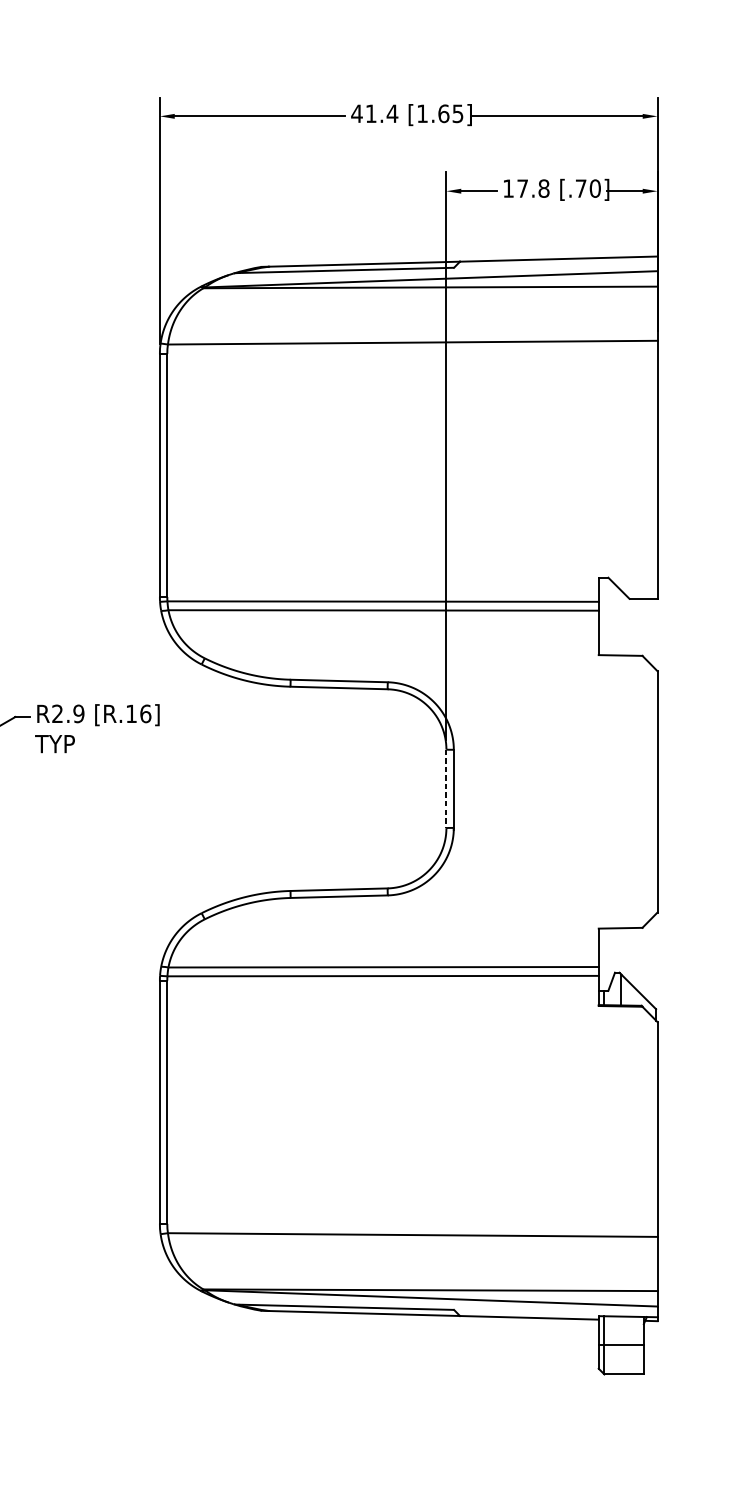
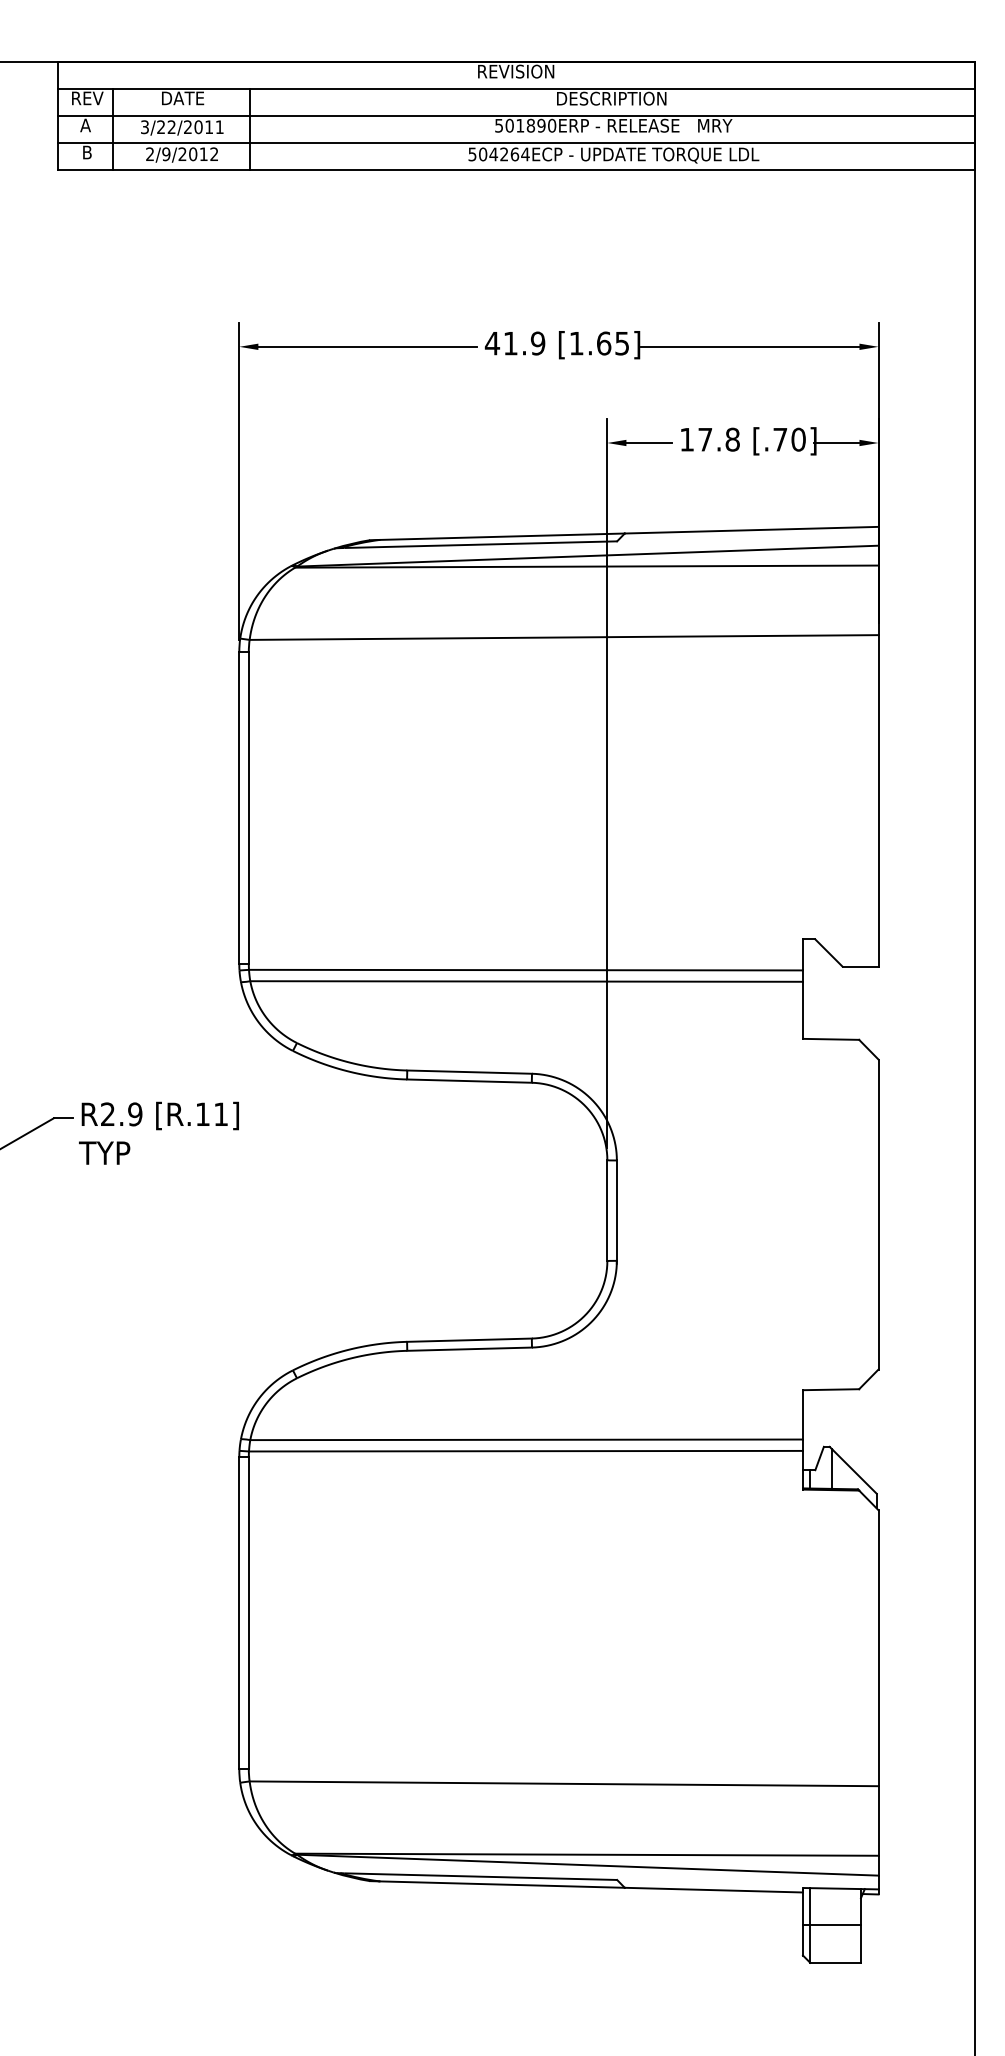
text: (392, 113) -> (537, 343), 41.4 -> 41.9
text: (146, 713) -> (221, 1114), [R.16] -> [R.11]
line: (446, 789) -> (607, 1211), dashed -> solid

